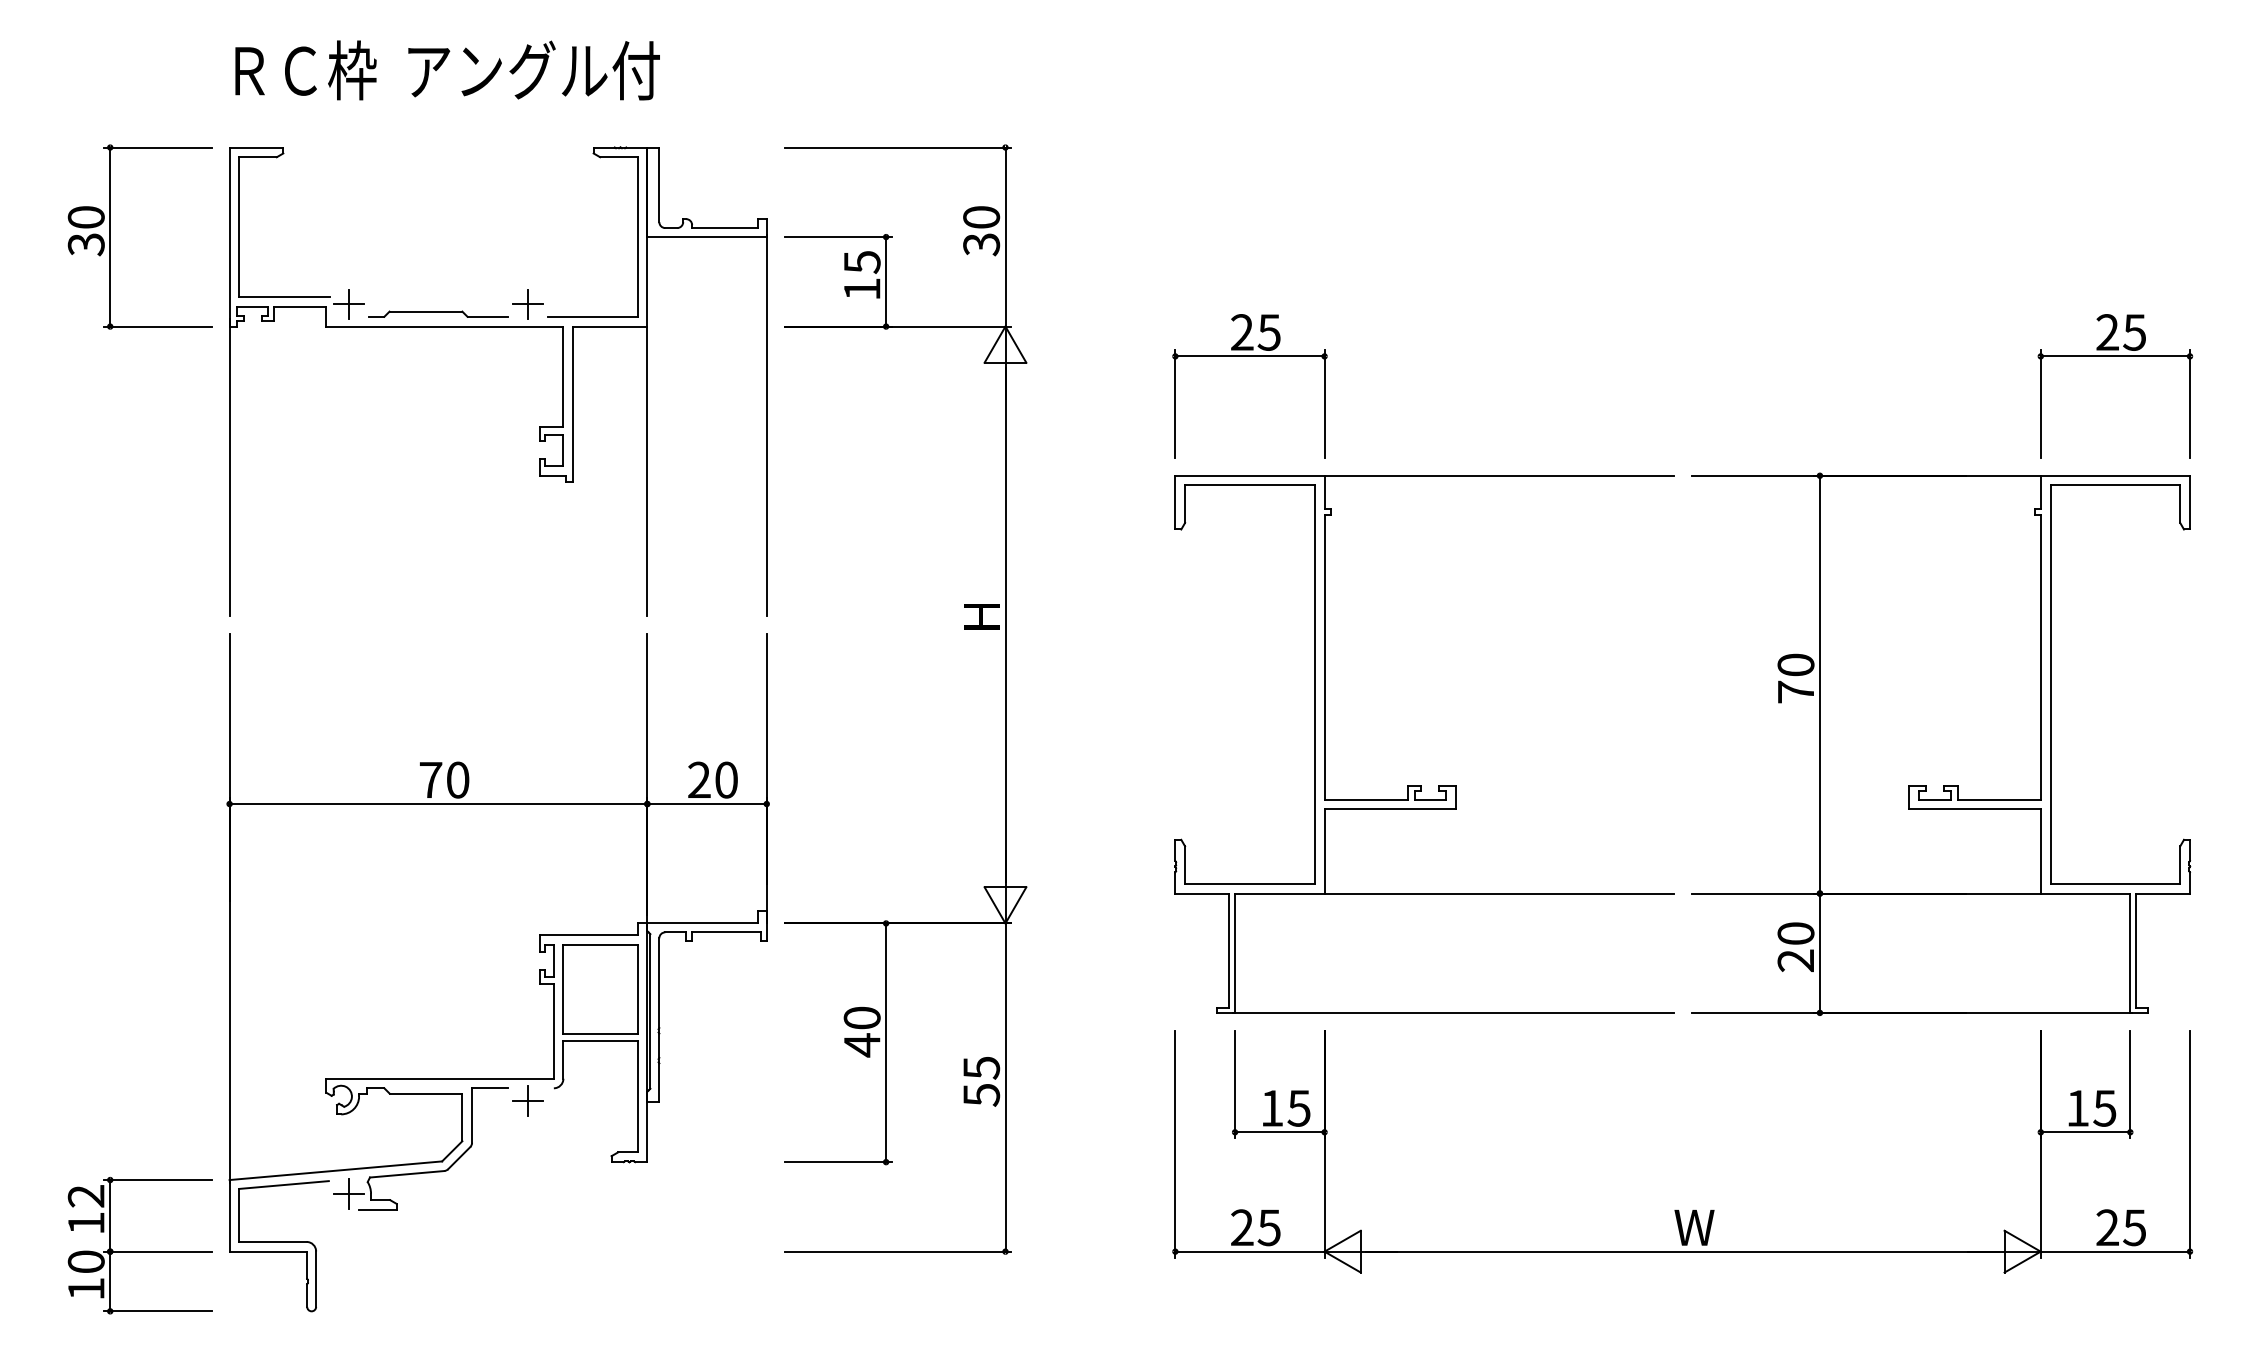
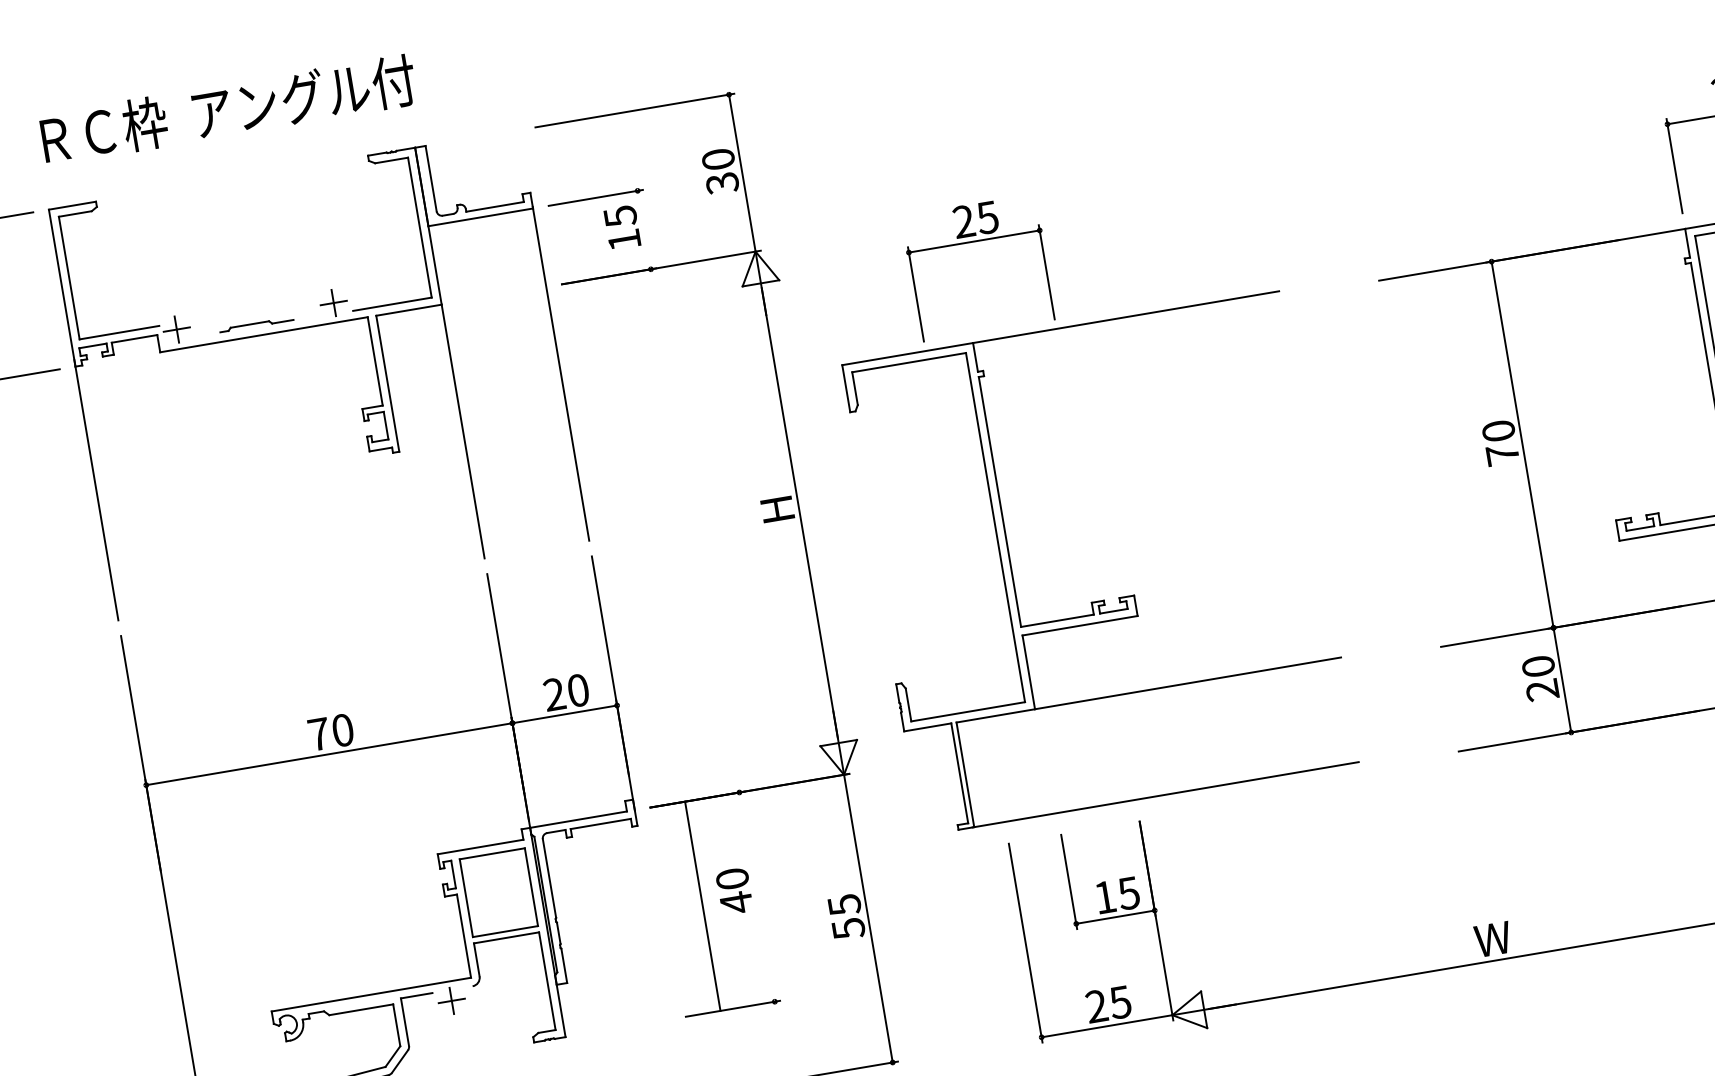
line: (886, 281) -> (644, 229), removed
part: (438, 313) -> (256, 324), size x0.6
part: (1421, 785) -> (1103, 600), moved
line: (886, 1042) -> (703, 905), moved

